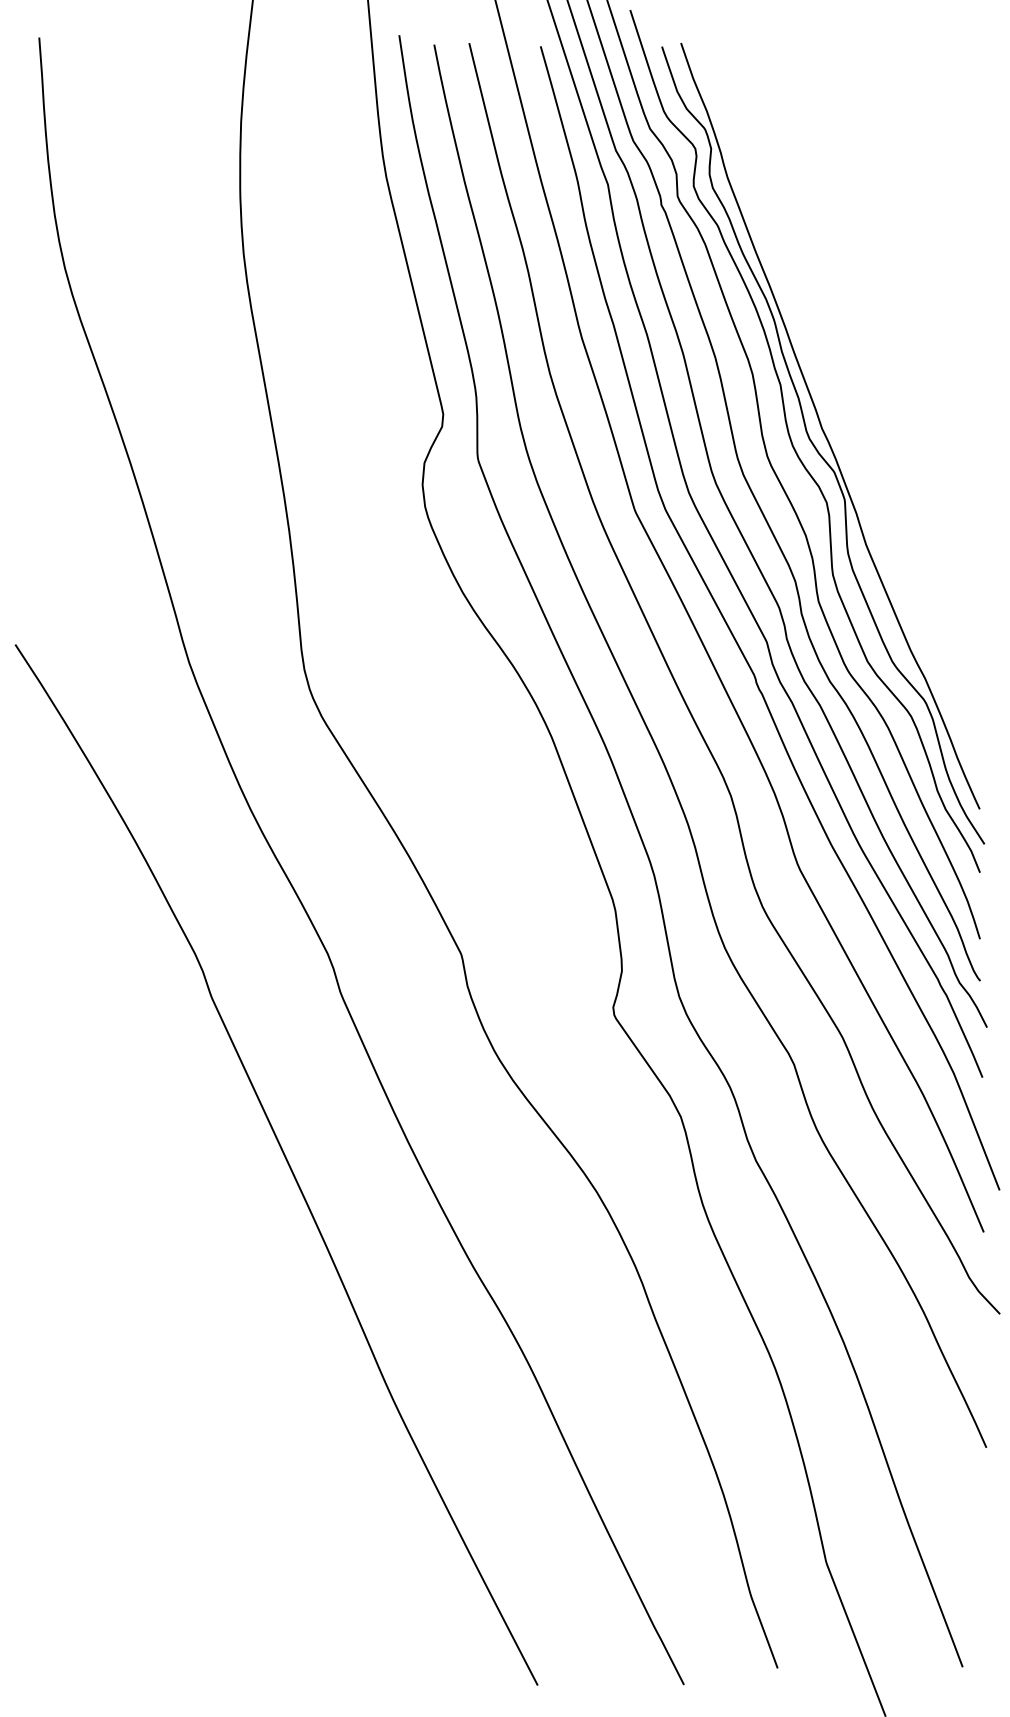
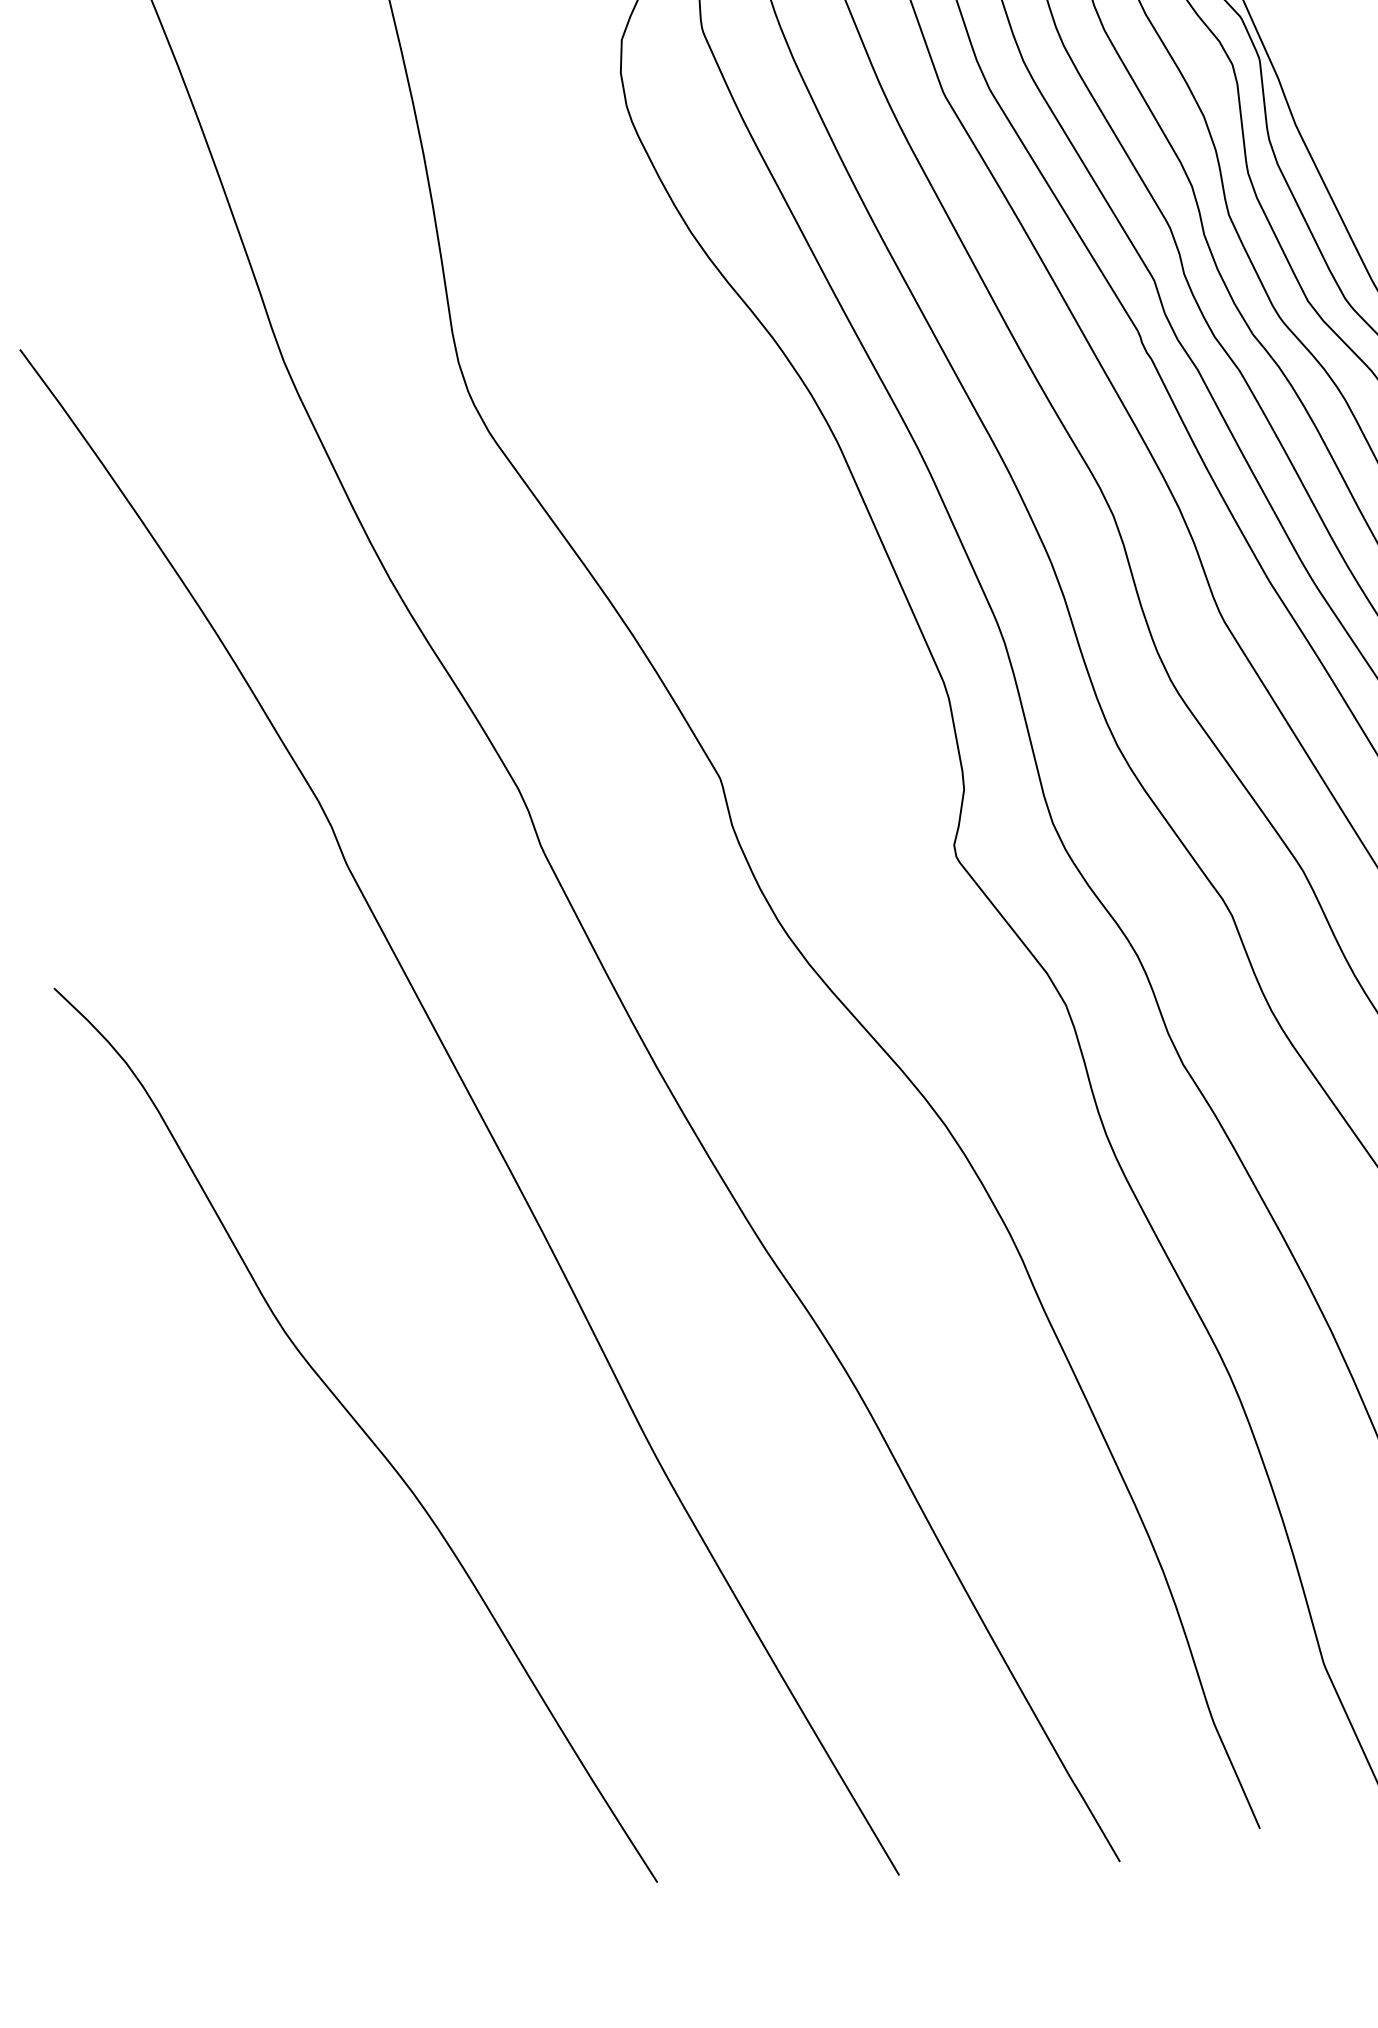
curve: (199, 1371) -> (361, 1430), added

